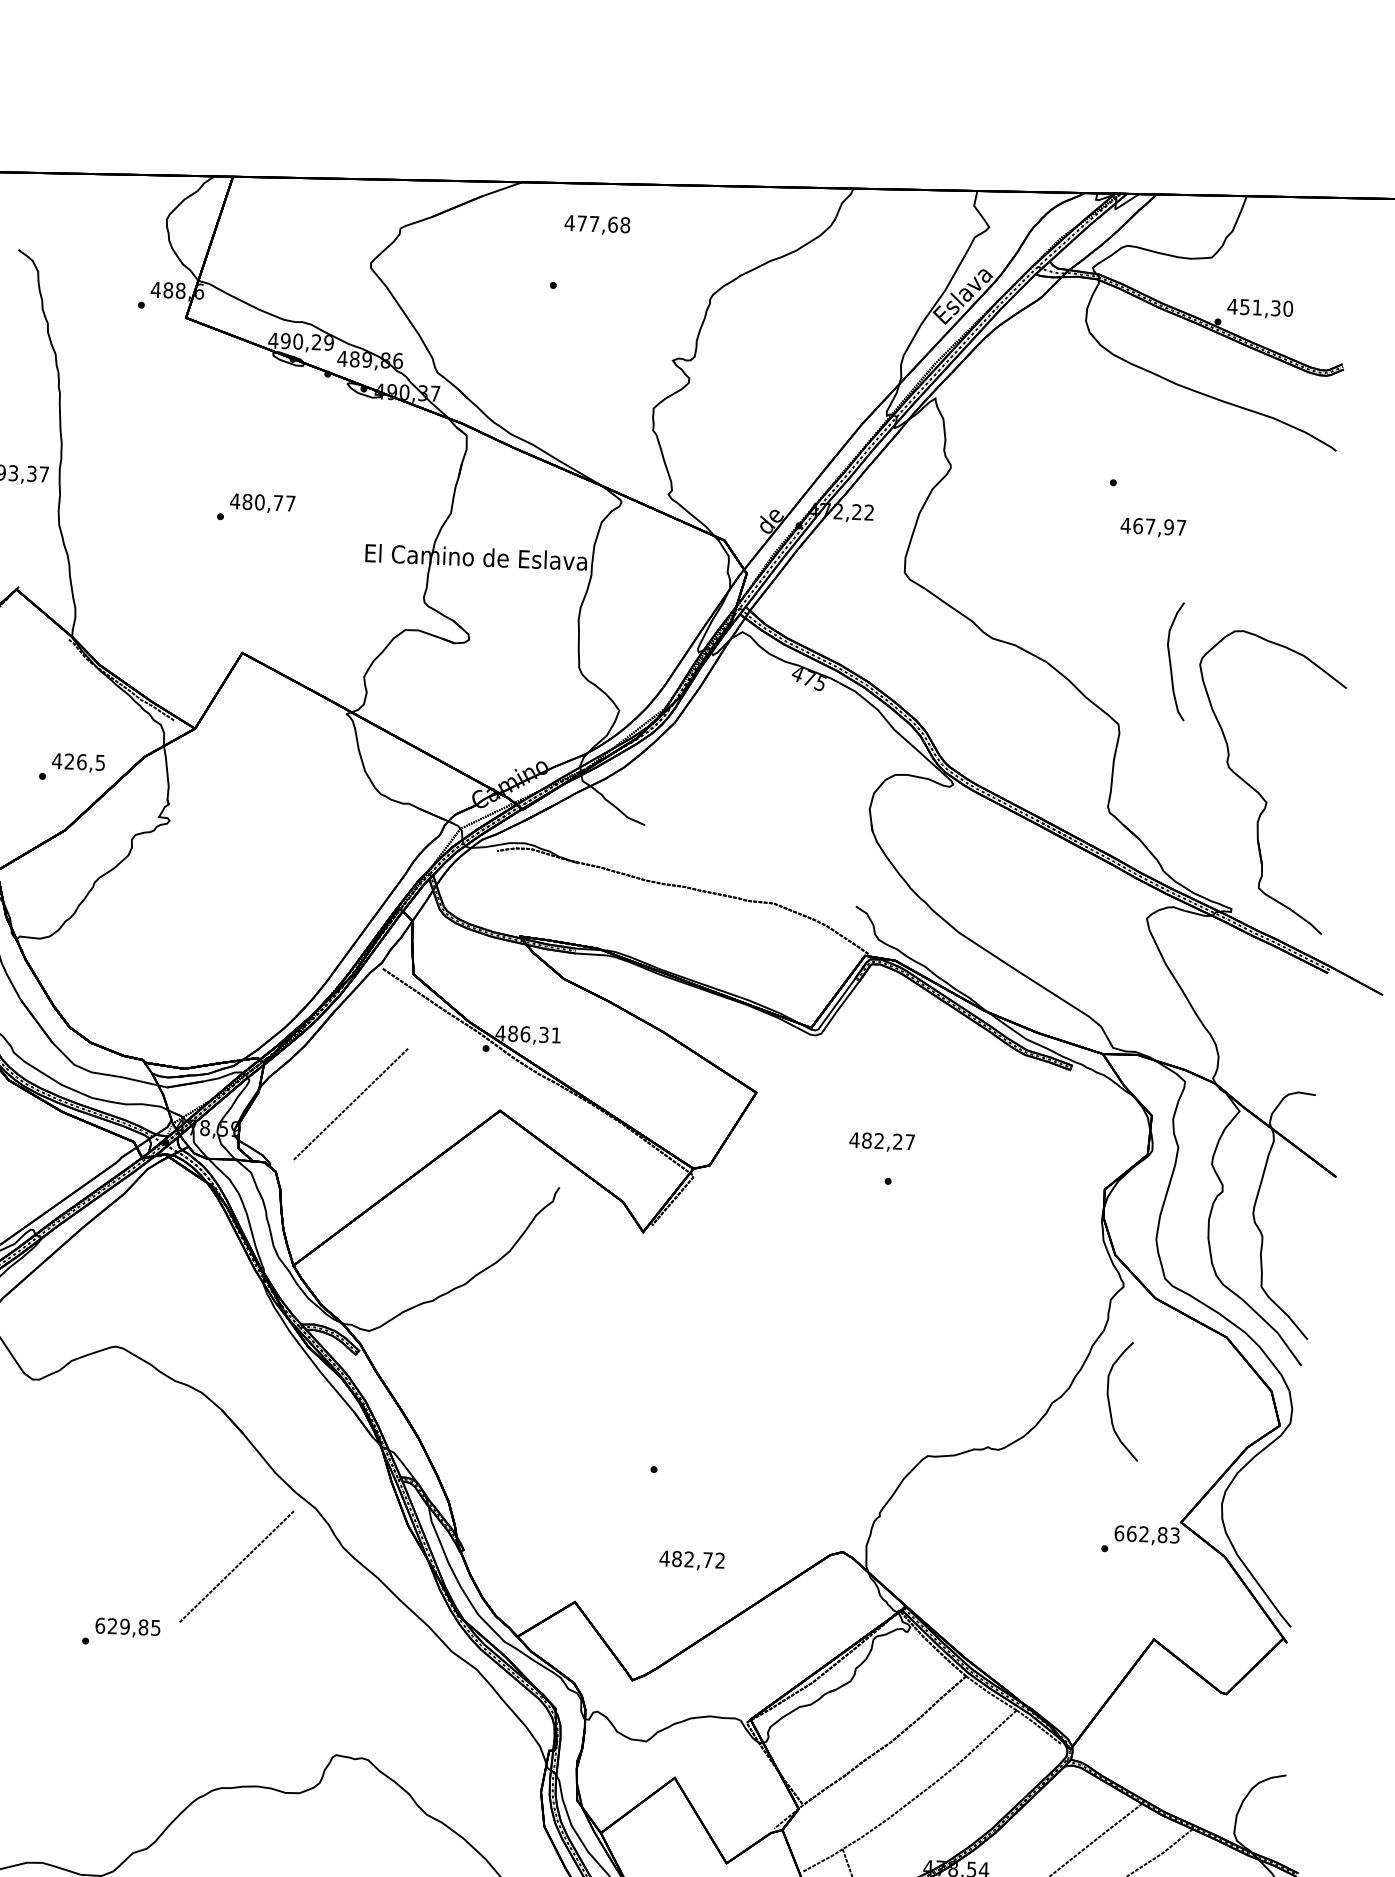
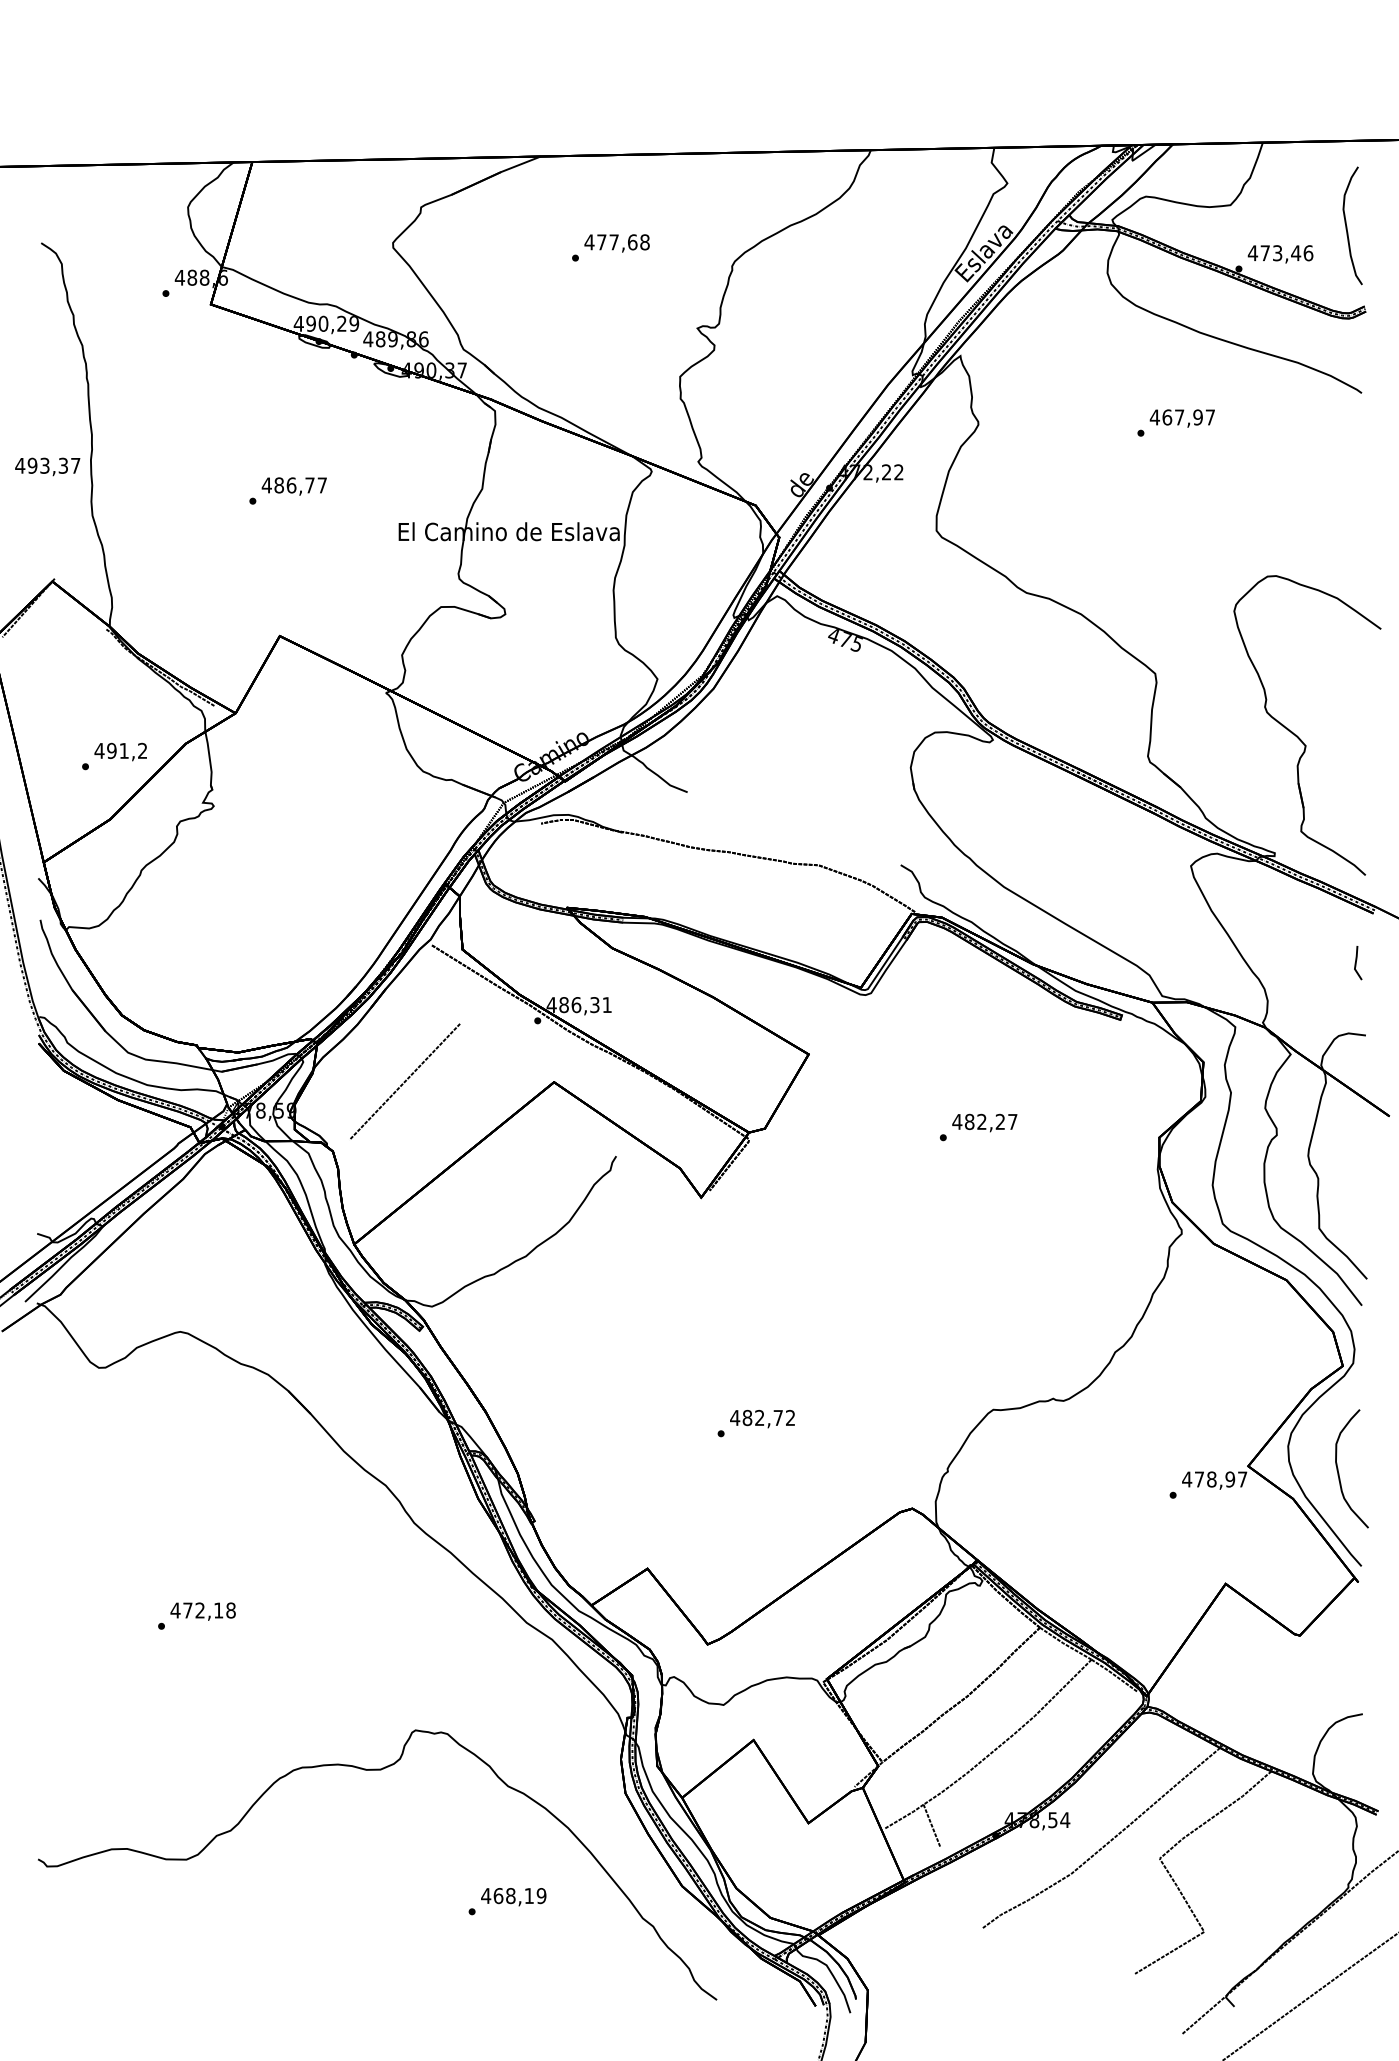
text: (596, 225) -> (616, 243), moved
text: (1266, 308) -> (1286, 253), 451,30 -> 473,46
text: (259, 502) -> (291, 485), 480,77 -> 486,77
text: (1152, 527) -> (1181, 418), moved
curve: (1171, 661) -> (1347, 226), moved
text: (85, 761) -> (127, 750), 426,5 -> 491,2
line: (1309, 1022) -> (1356, 963), added
text: (881, 1141) -> (984, 1122), moved
curve: (1109, 1400) -> (1338, 1468), moved
text: (1146, 1534) -> (1214, 1479), 662,83 -> 478,97
text: (692, 1561) -> (762, 1419), moved
line: (237, 1566) -> (309, 1546), removed
text: (127, 1626) -> (202, 1610), 629,85 -> 472,18

